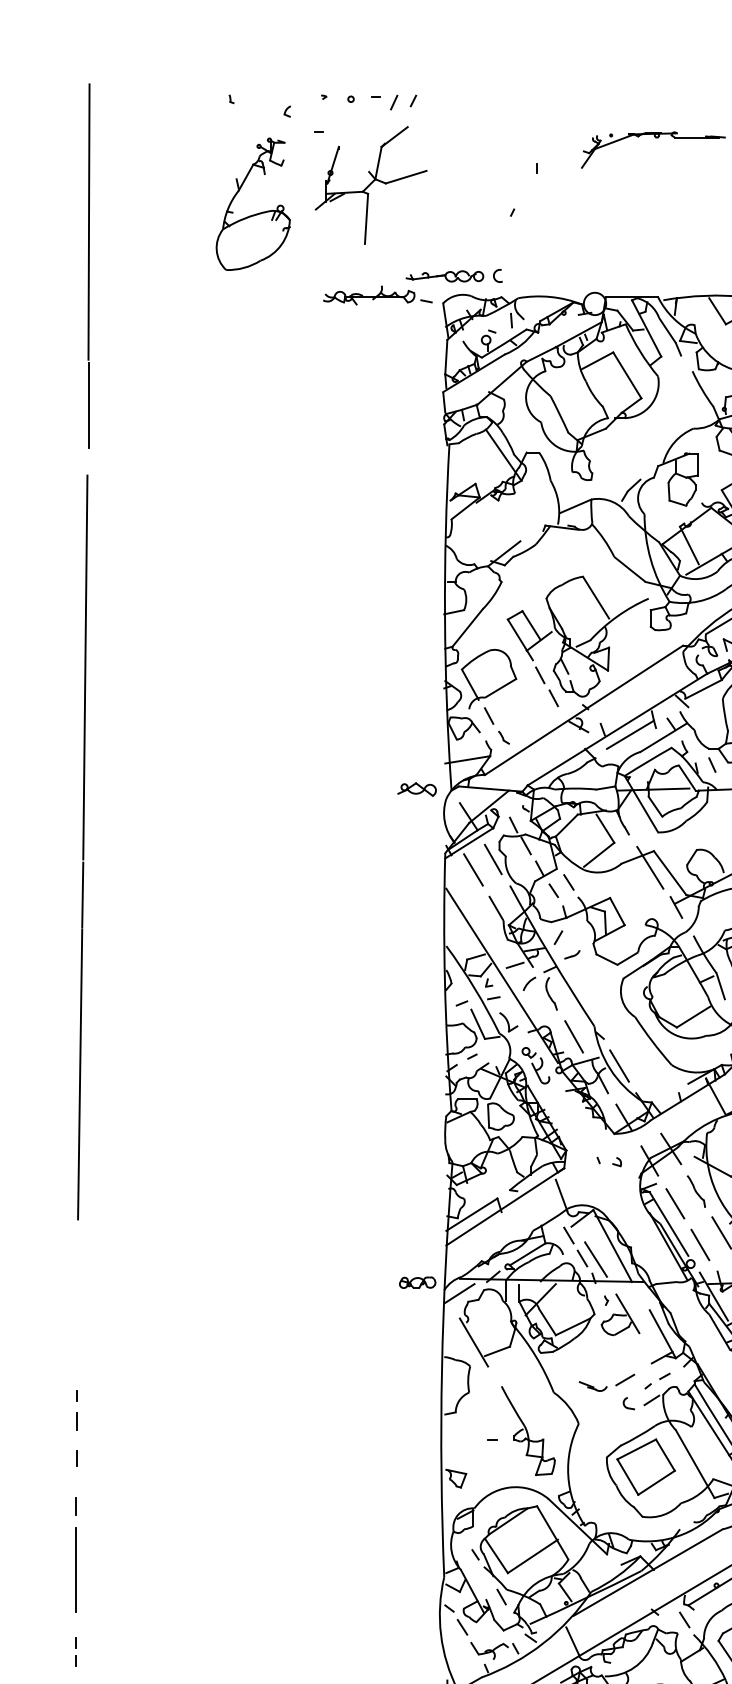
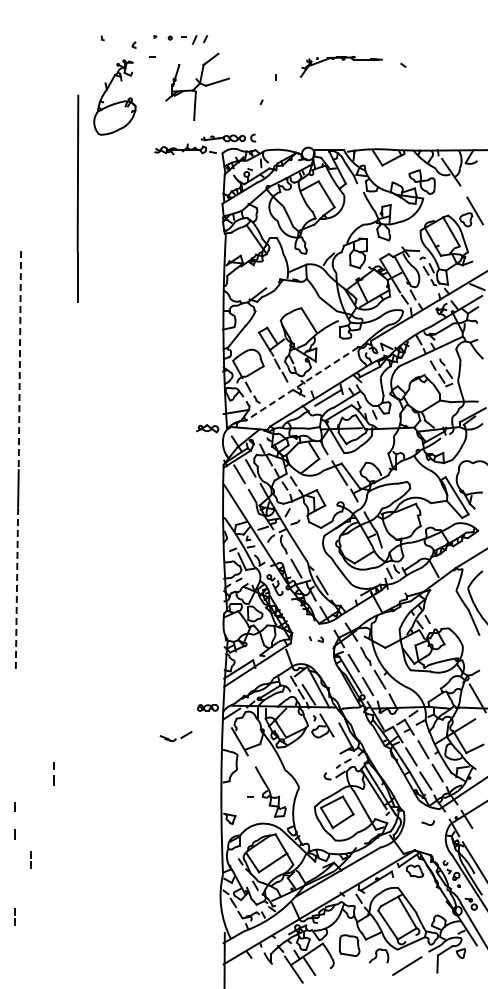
part: (370, 184) -> (197, 86), moved
line: (88, 266) -> (77, 198), moved
line: (84, 667) -> (19, 359), solid -> dashed
line: (584, 709) -> (302, 383), solid -> dashed
line: (79, 1075) -> (16, 590), solid -> dashed
part: (605, 1382) -> (175, 736), moved
line: (75, 1412) -> (53, 775), moved
line: (104, 1548) -> (30, 858), added
line: (75, 1570) -> (14, 870), removed

